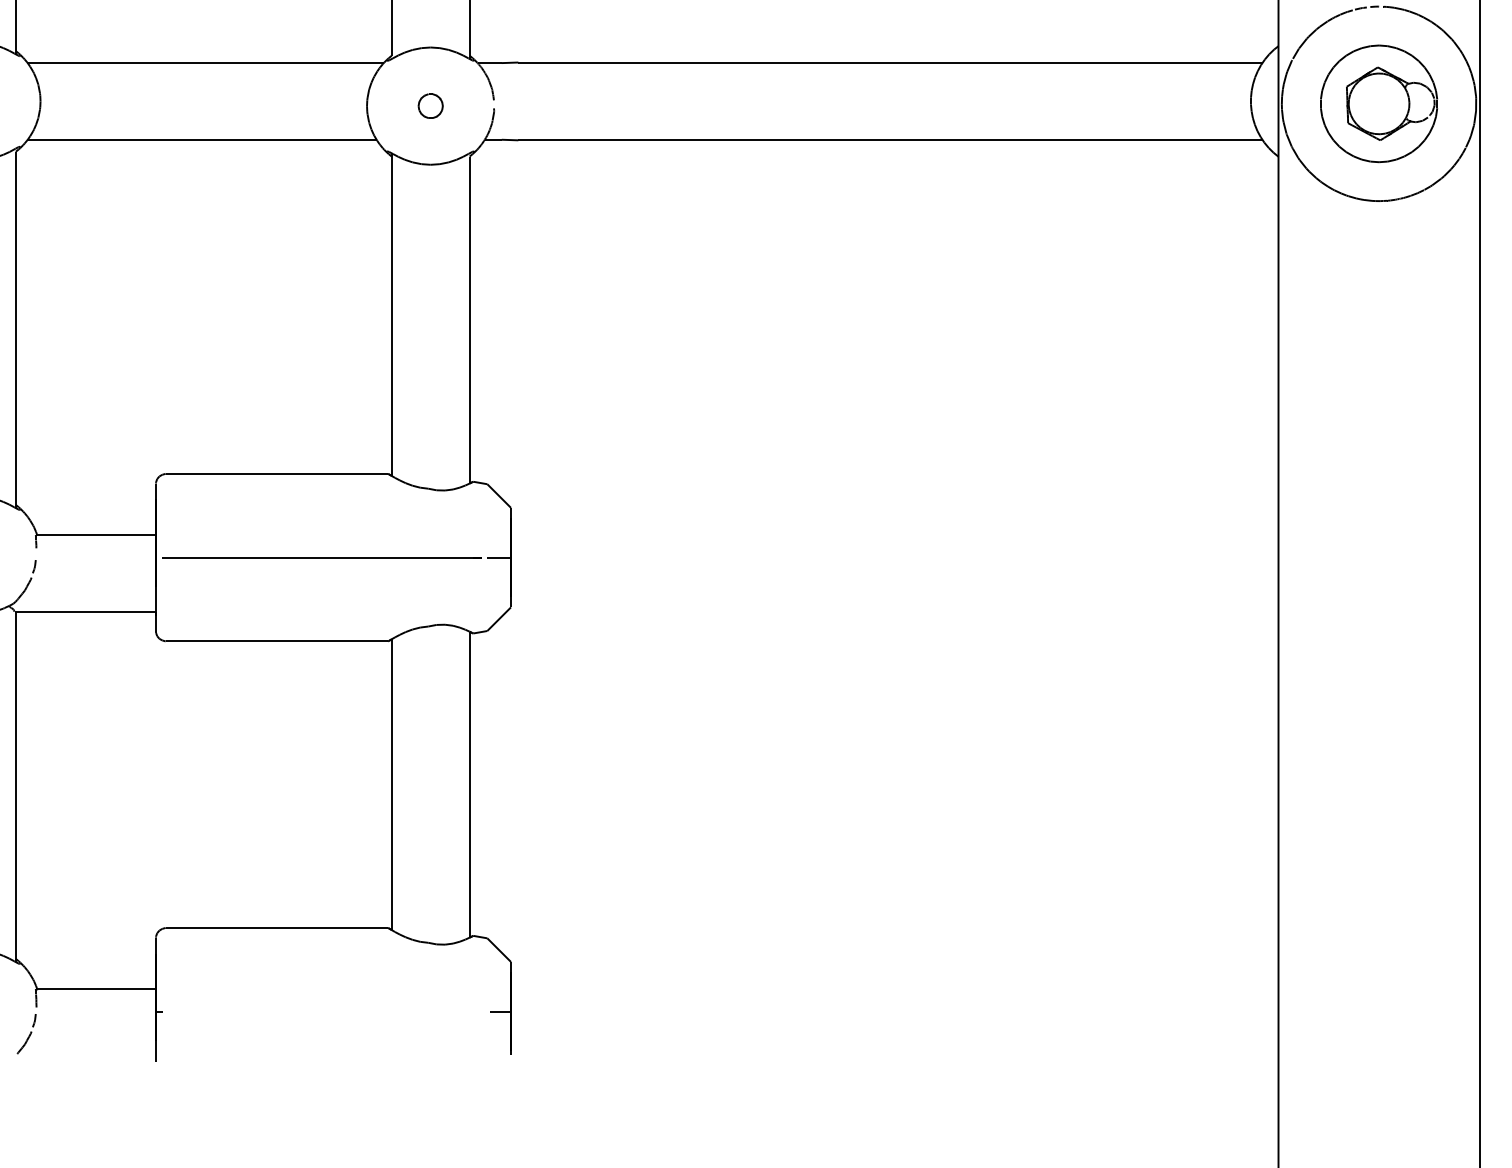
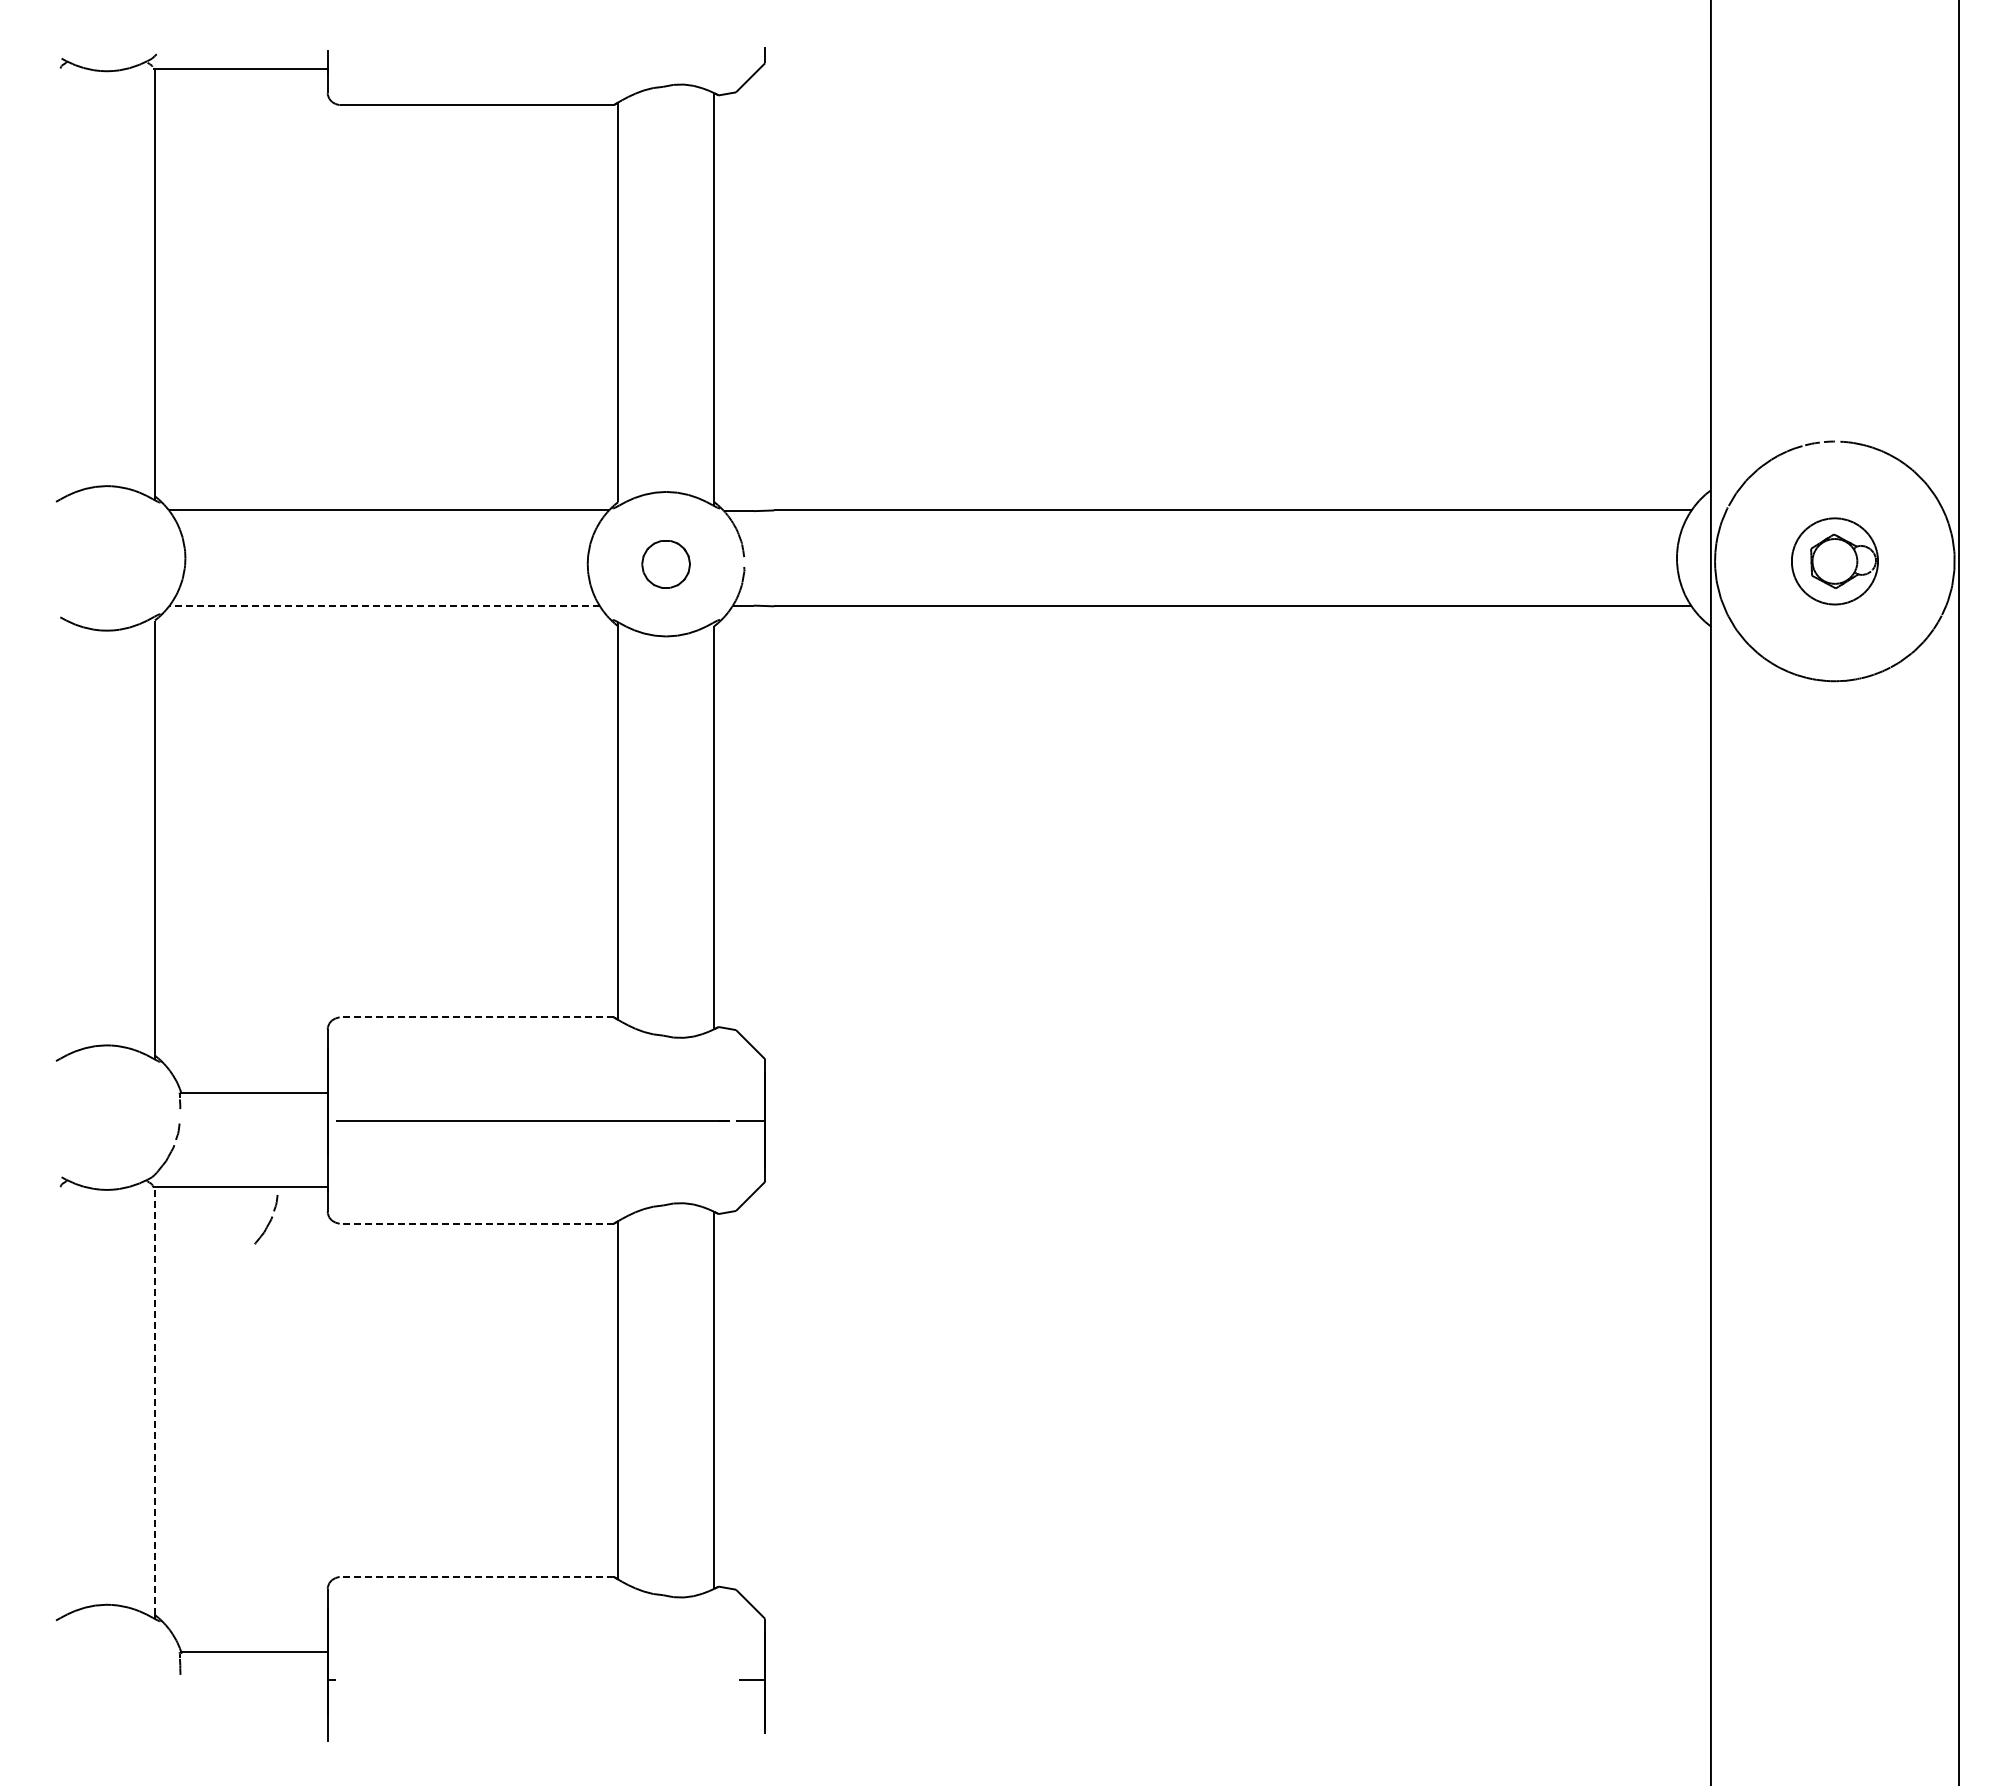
part: (1378, 103) -> (1834, 561), size x0.6
part: (430, 105) -> (666, 563), size x1.6
line: (202, 140) -> (384, 606), solid -> dashed
line: (276, 474) -> (476, 1017), solid -> dashed
line: (276, 641) -> (476, 1223), solid -> dashed
line: (15, 785) -> (154, 1401), solid -> dashed
line: (276, 927) -> (476, 1576), solid -> dashed
part: (26, 1033) -> (266, 1219), moved

